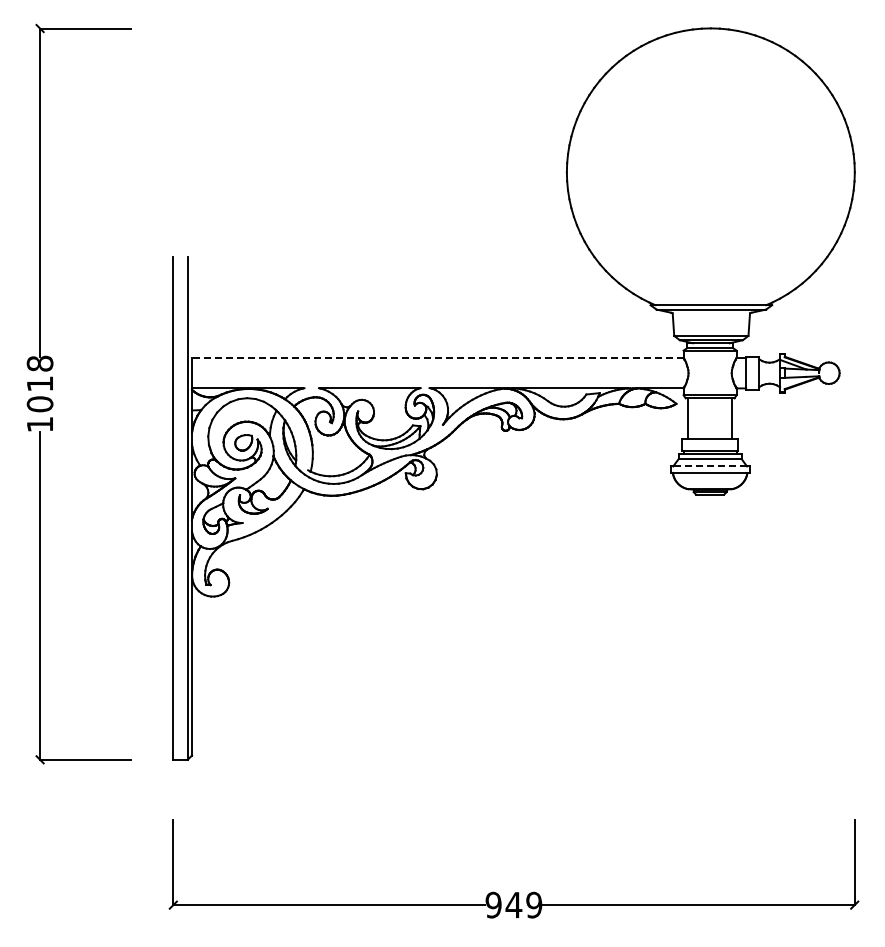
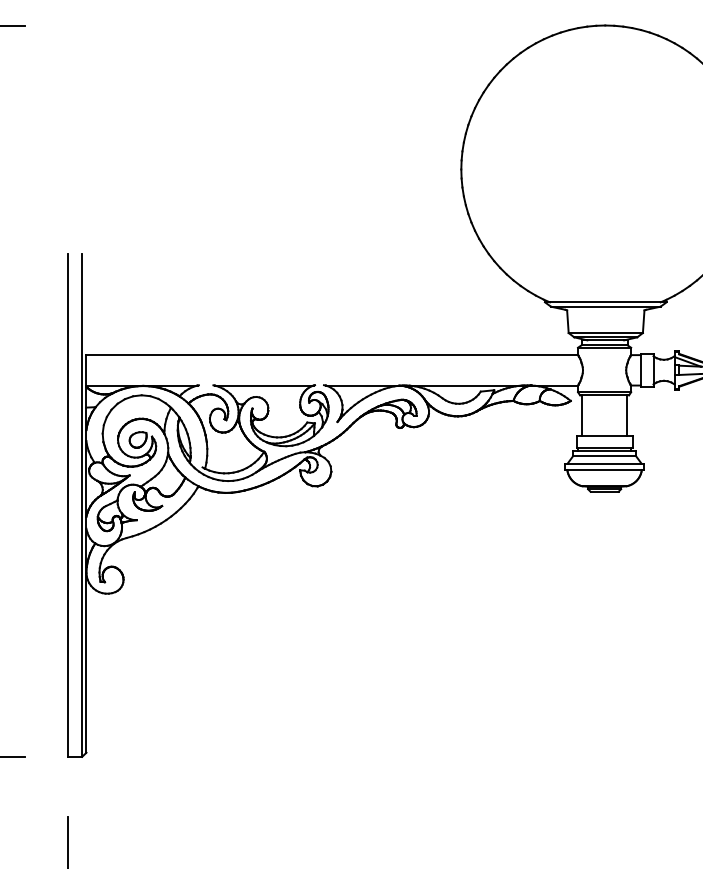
line: (437, 358) -> (331, 355), dashed -> solid
line: (710, 466) -> (604, 463), dashed -> solid

